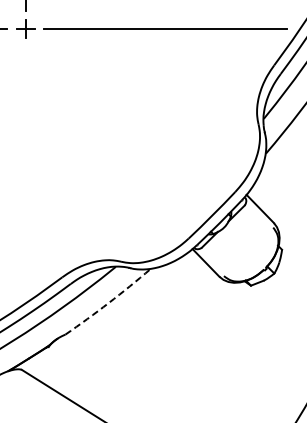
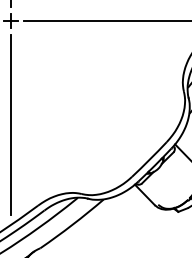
line: (25, 168) -> (10, 124), added
arc: (108, 303) -> (72, 225), dashed -> solid

